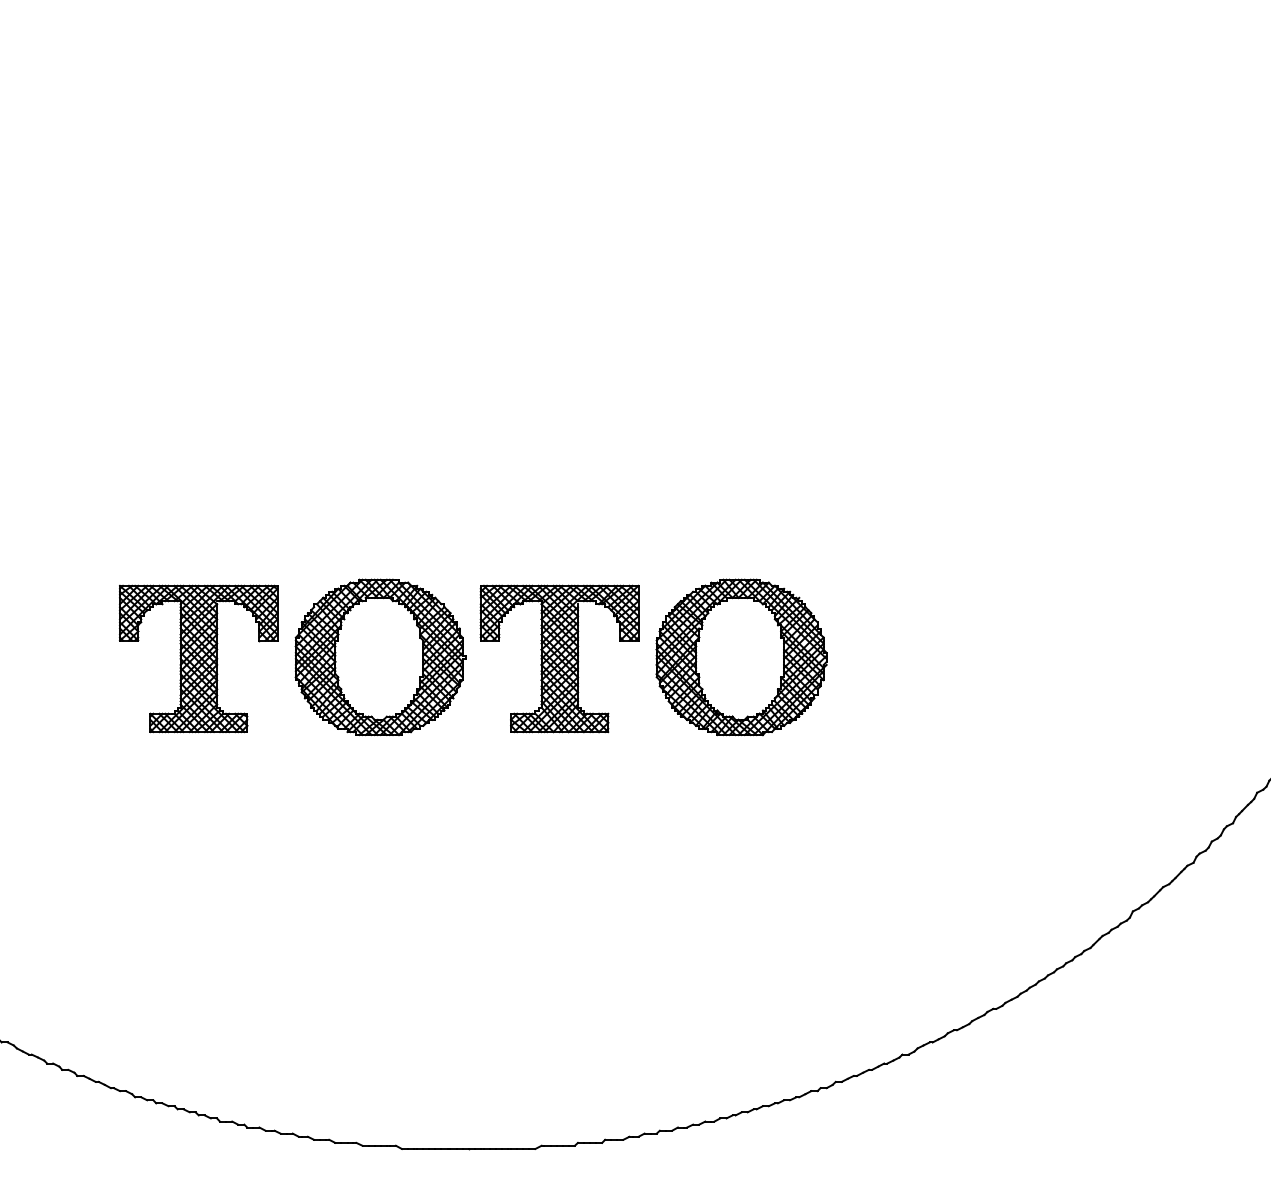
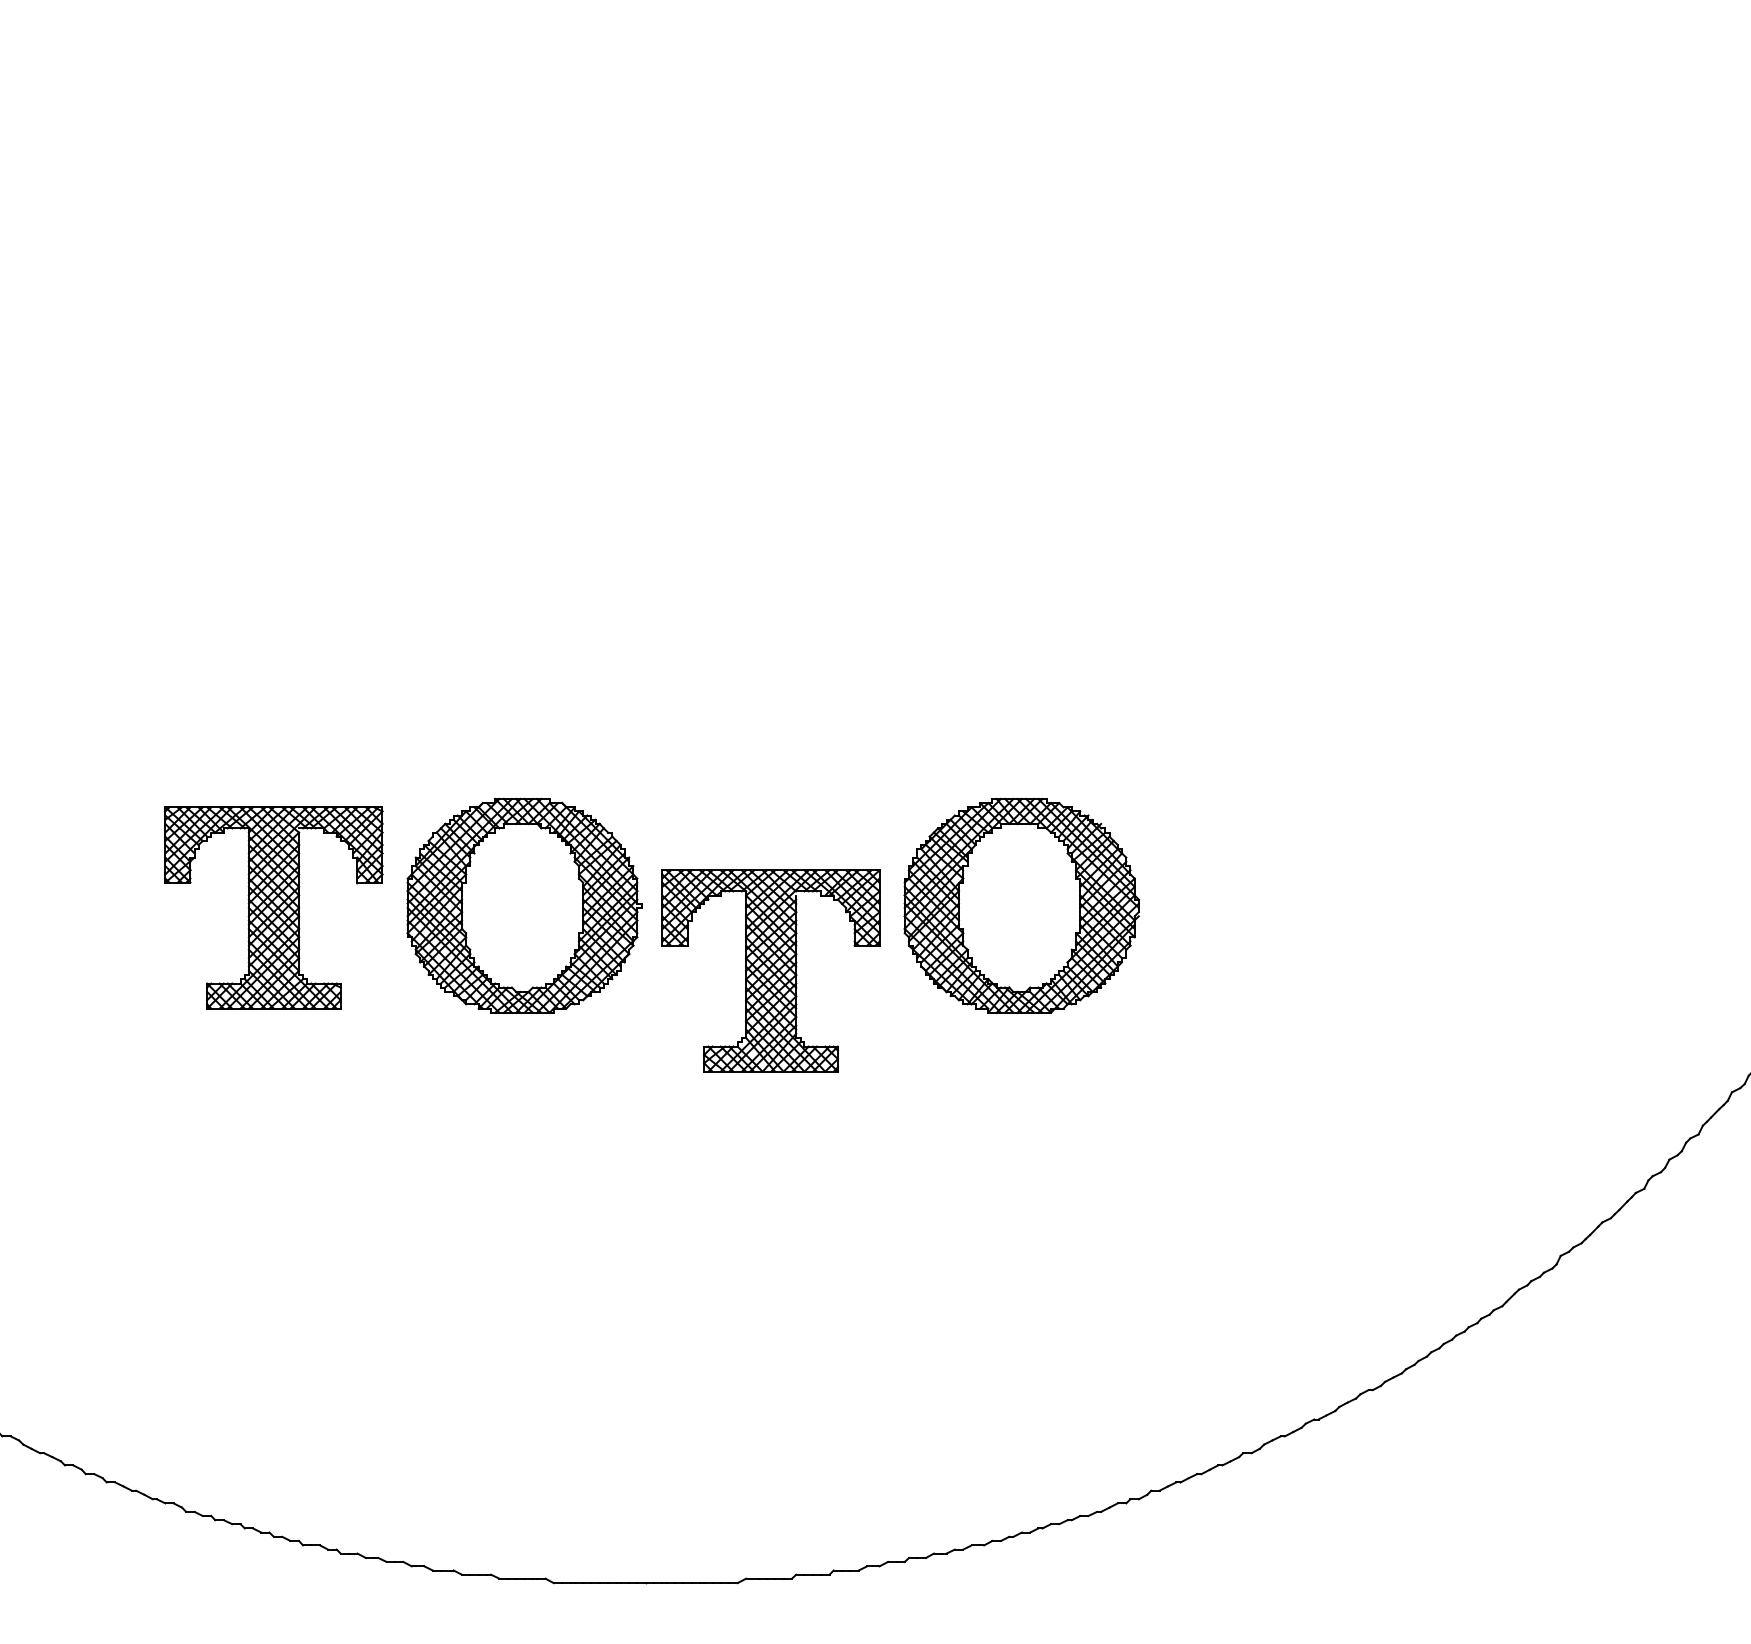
part: (559, 658) -> (770, 970), moved

